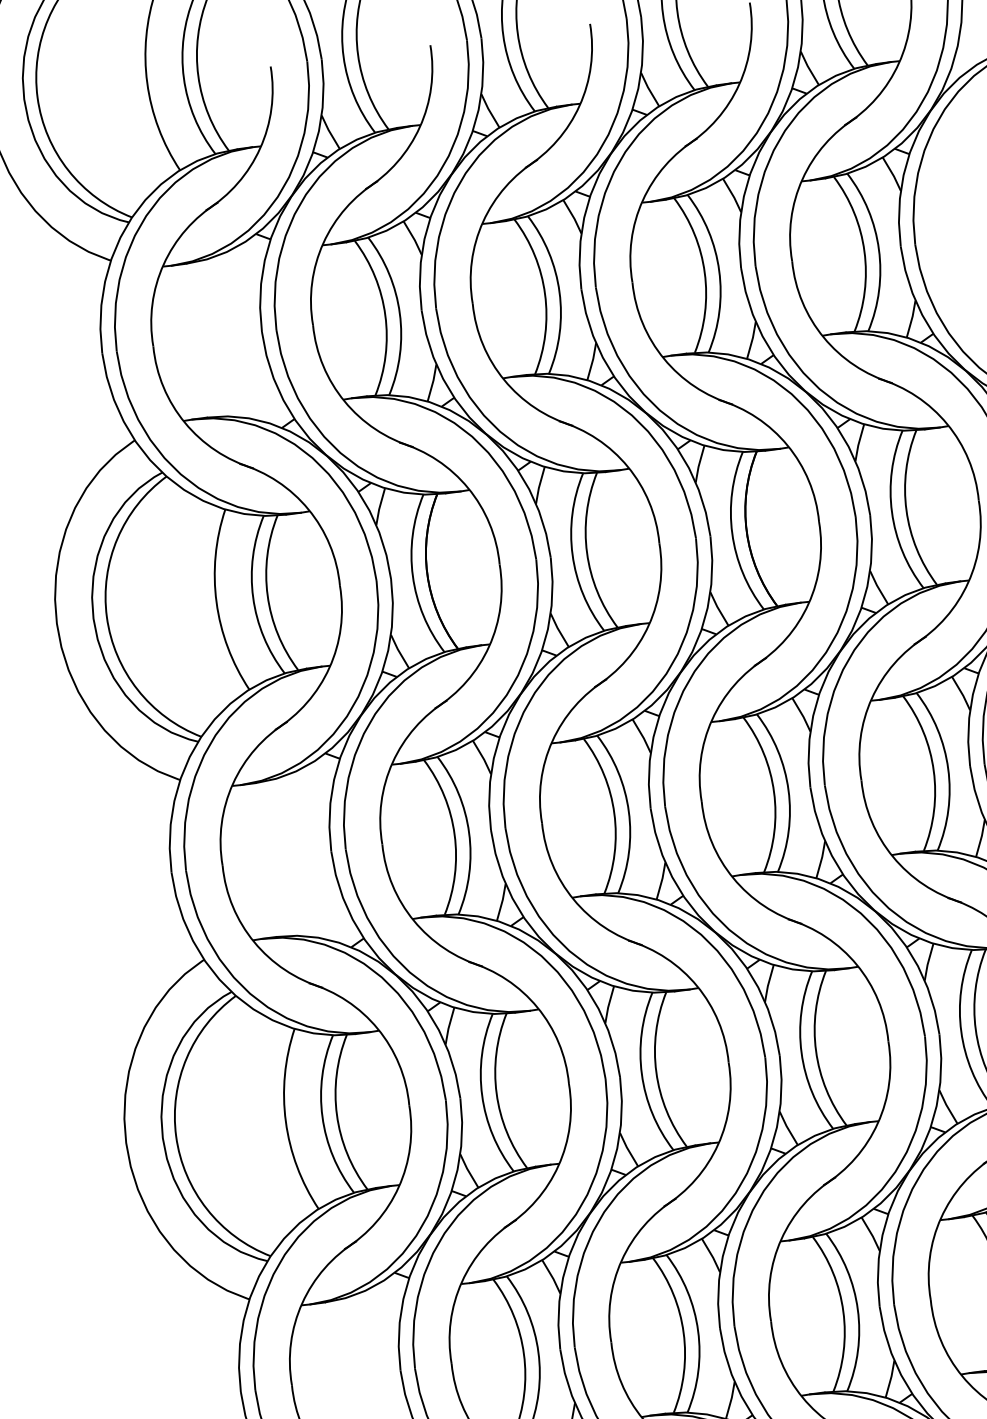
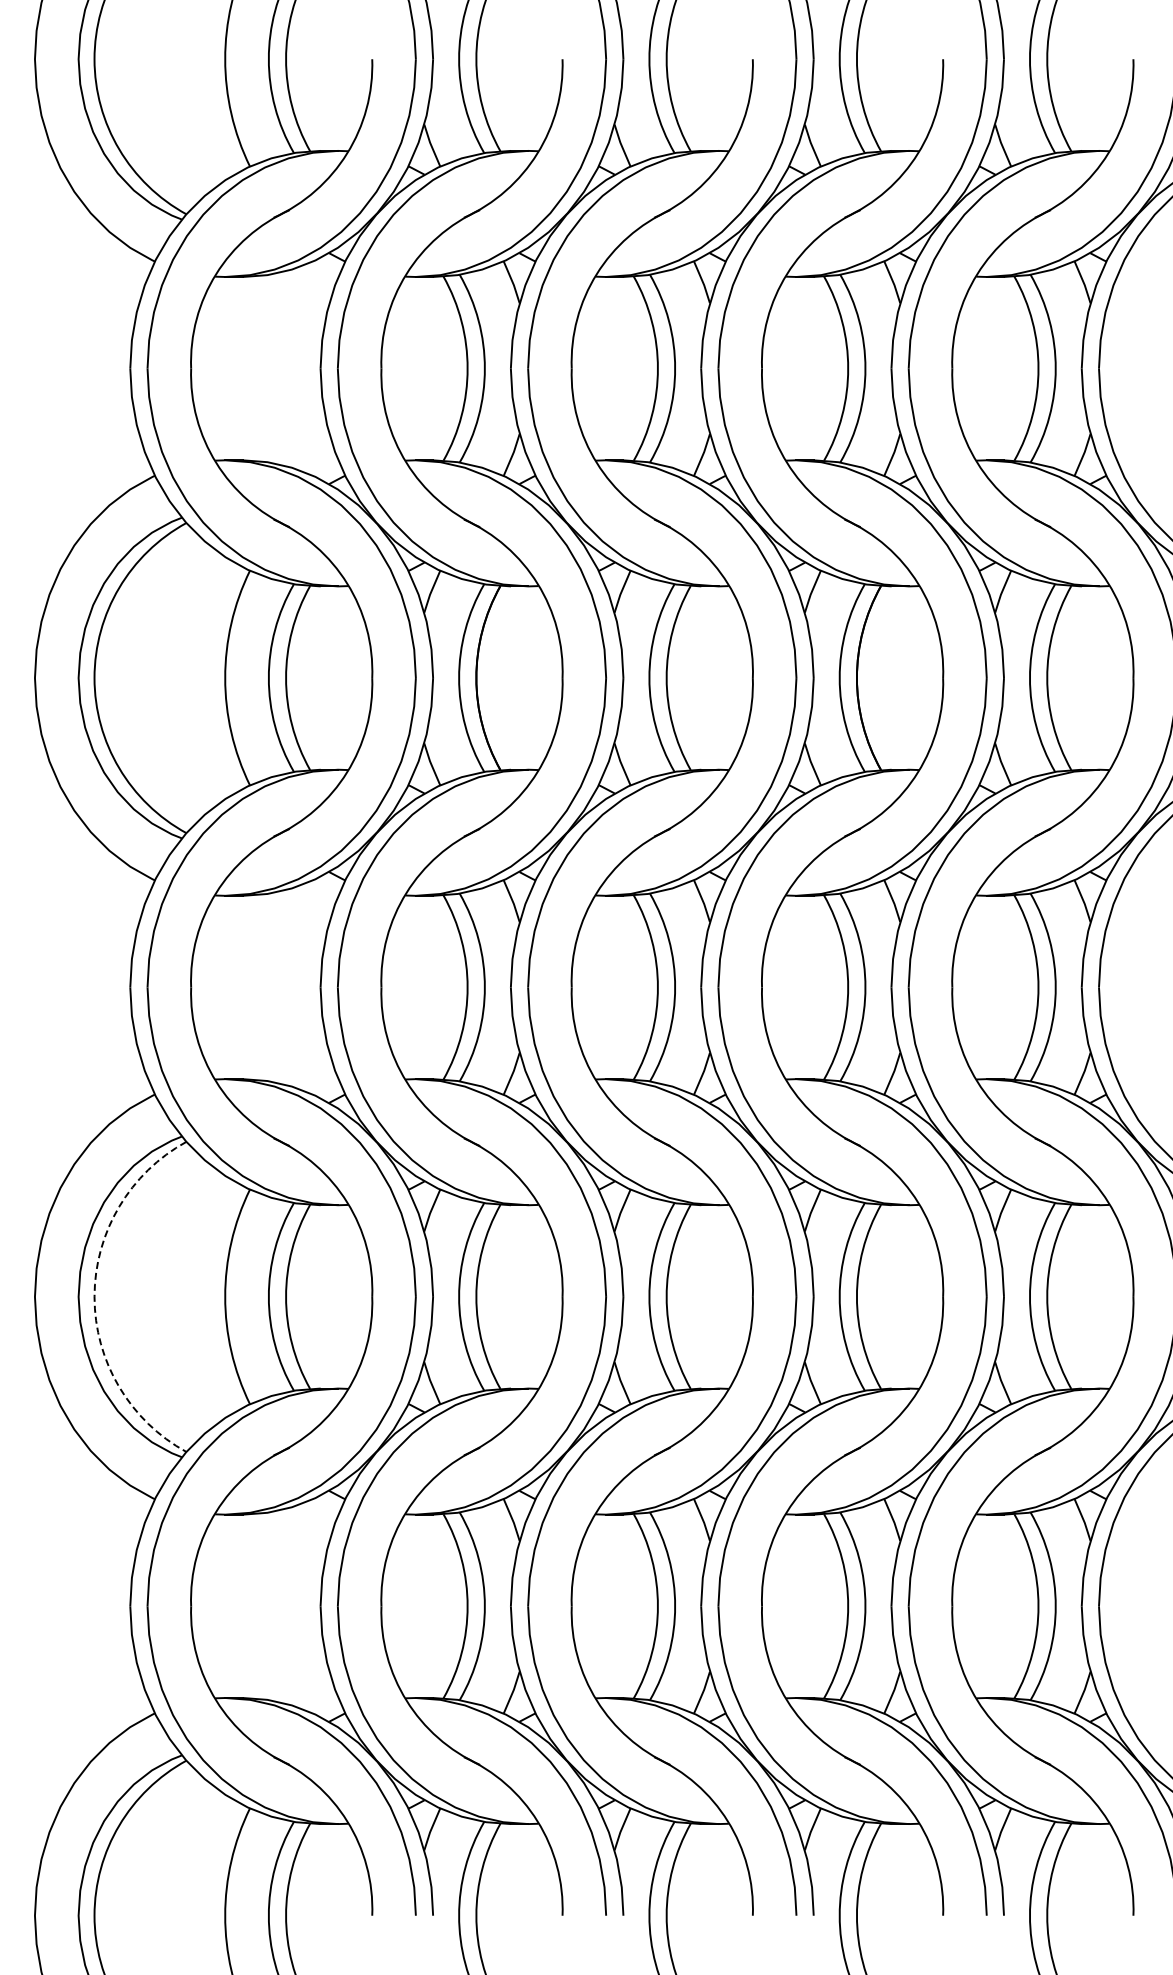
arc: (176, 1135) -> (94, 1296), solid -> dashed

